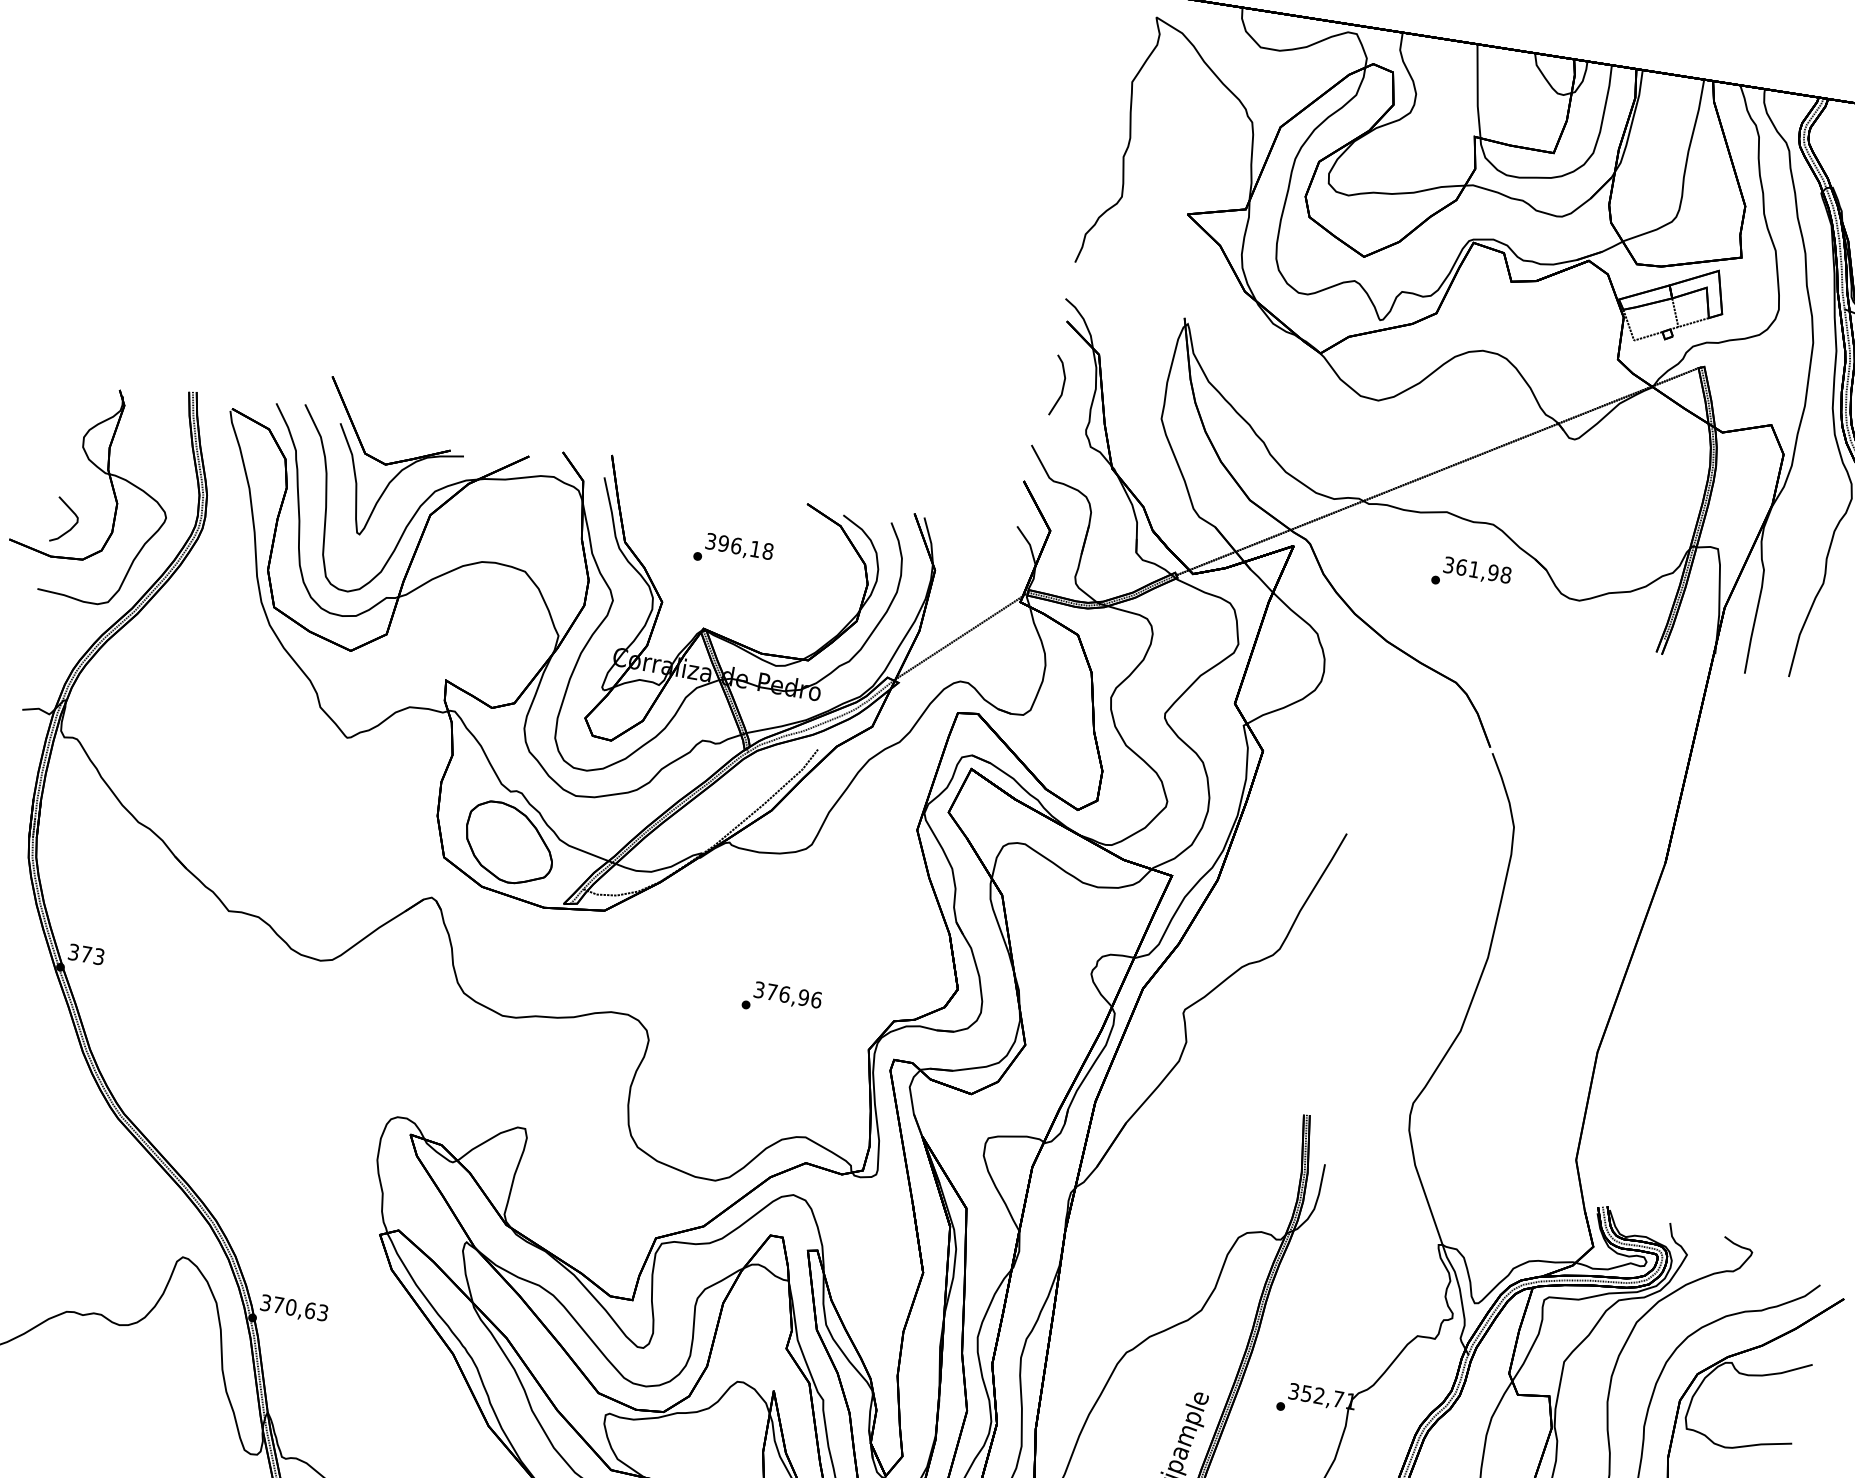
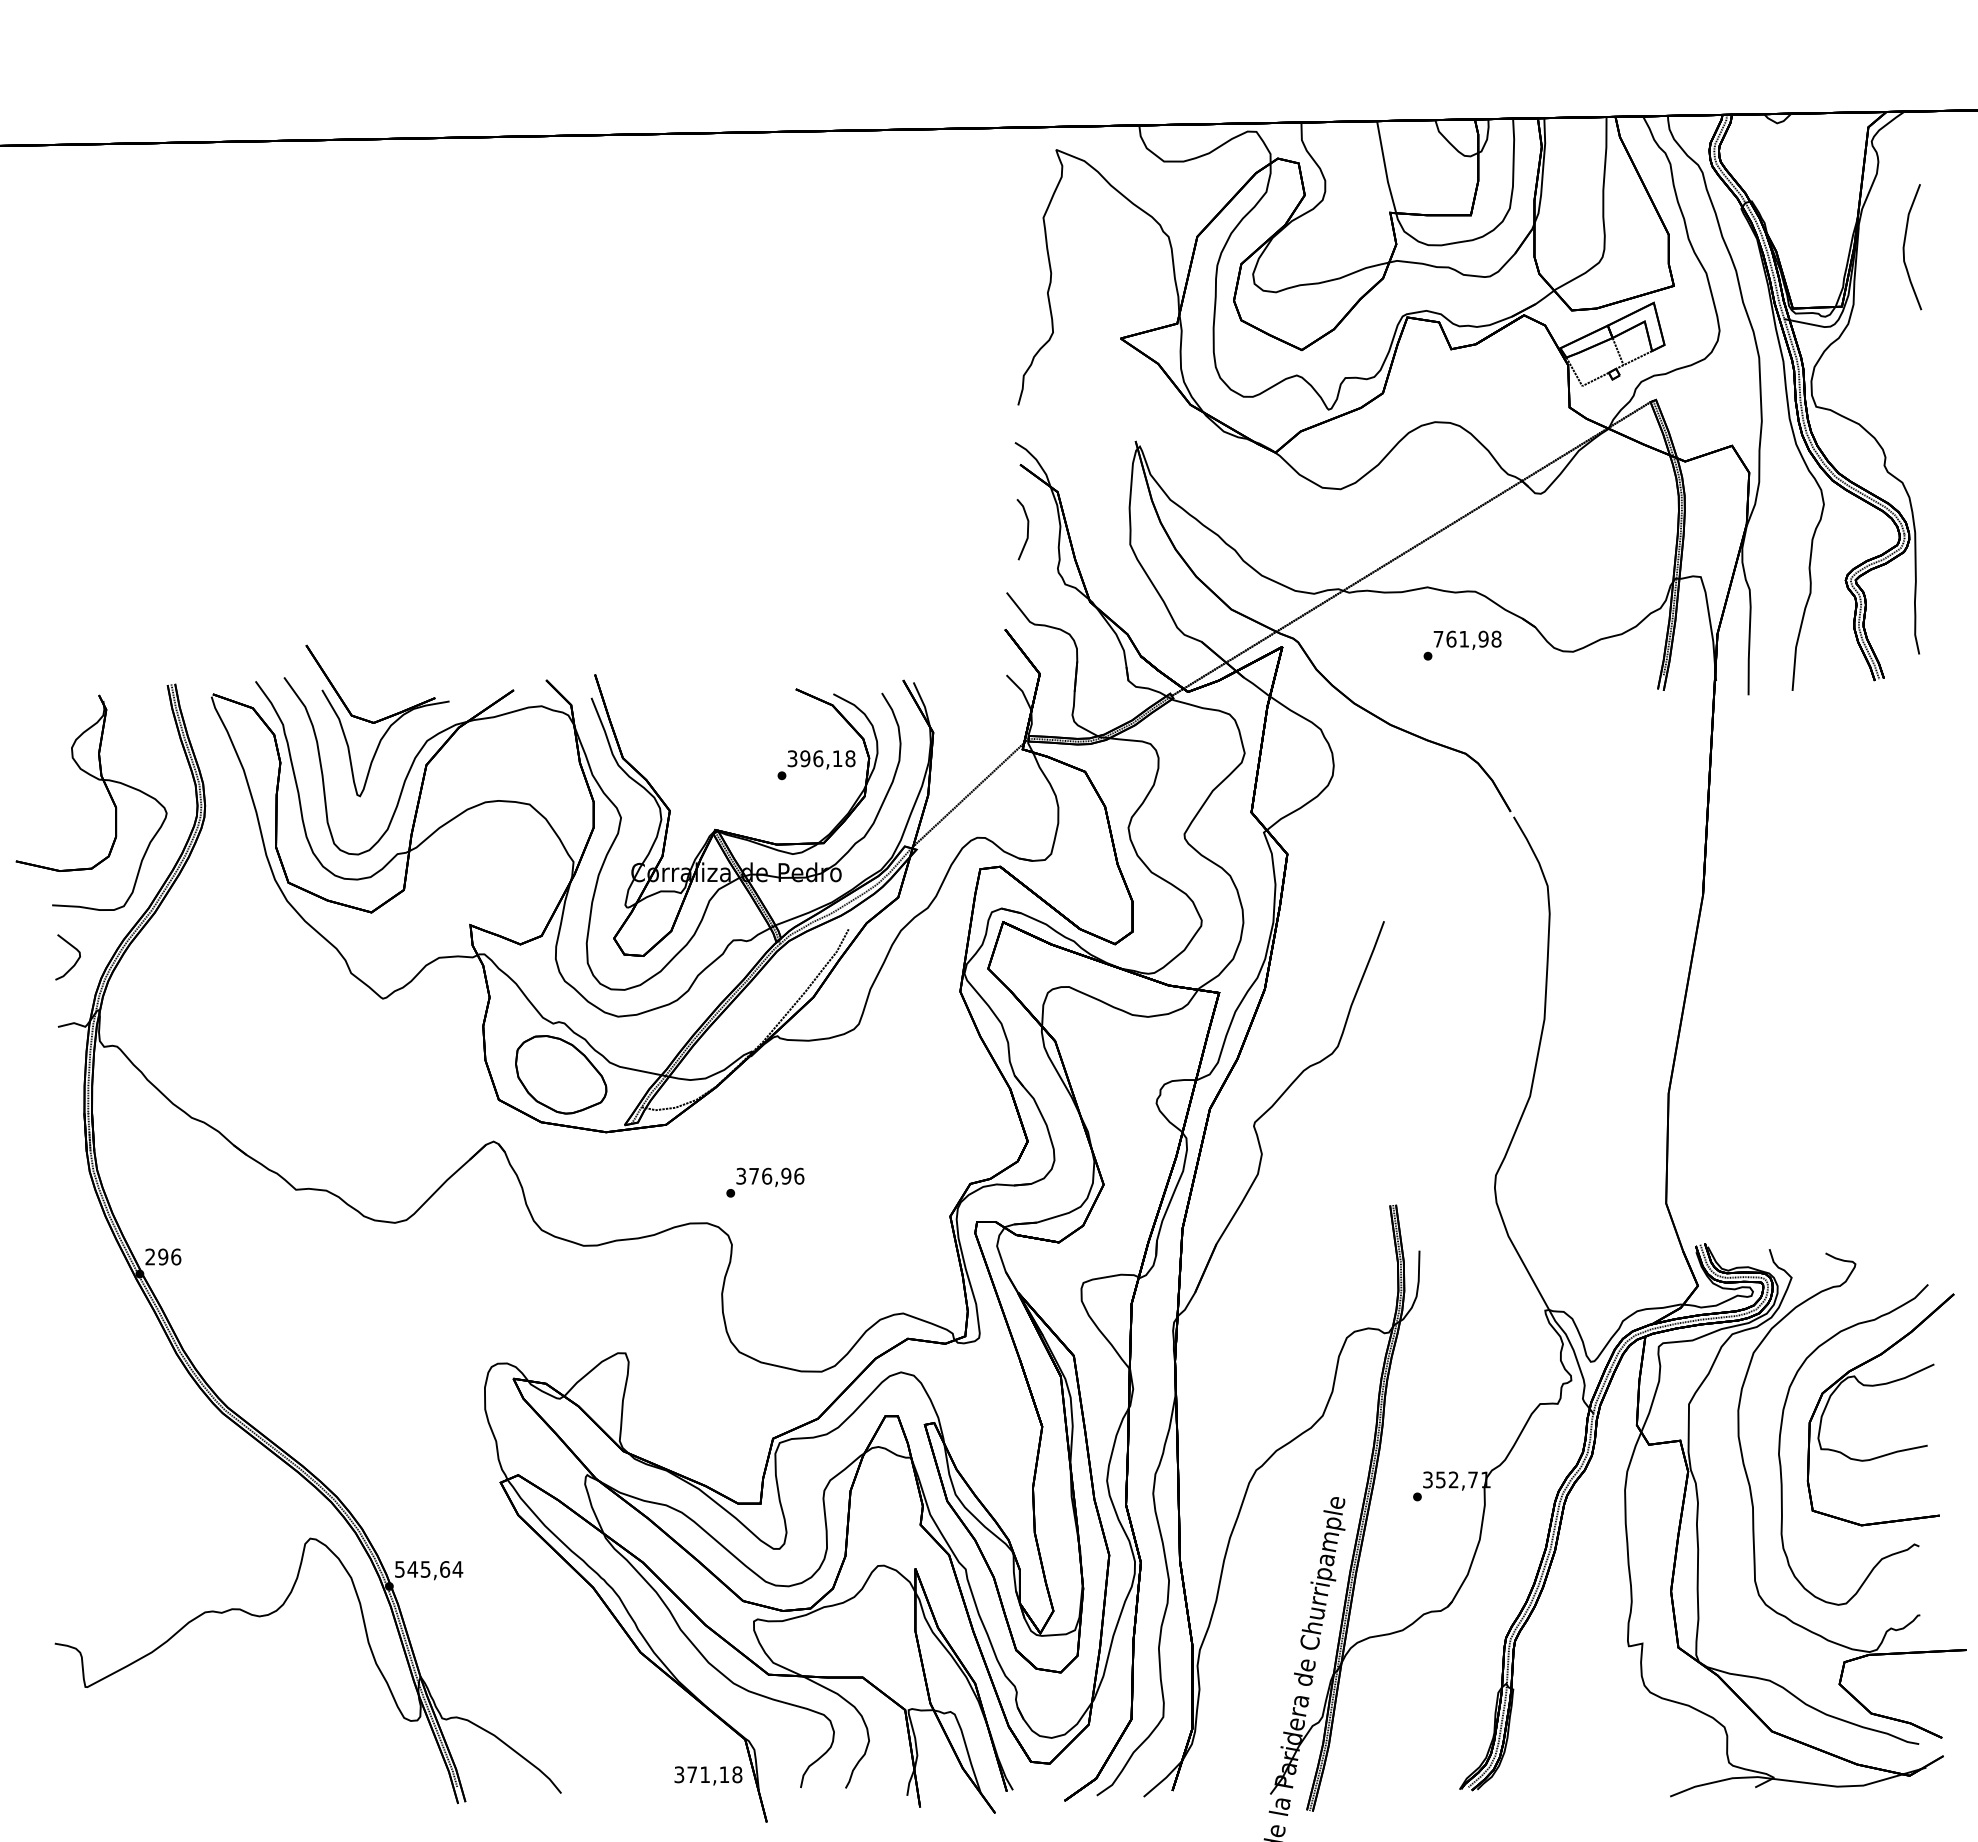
part: (72, 526) -> (75, 961), moved
text: (733, 552) -> (816, 765), moved
text: (1449, 564) -> (1438, 638), 361,98 -> 761,98
text: (86, 954) -> (163, 1256), 373 -> 296
text: (782, 1000) -> (765, 1182), moved
text: (295, 1308) -> (429, 1569), 370,63 -> 545,64

